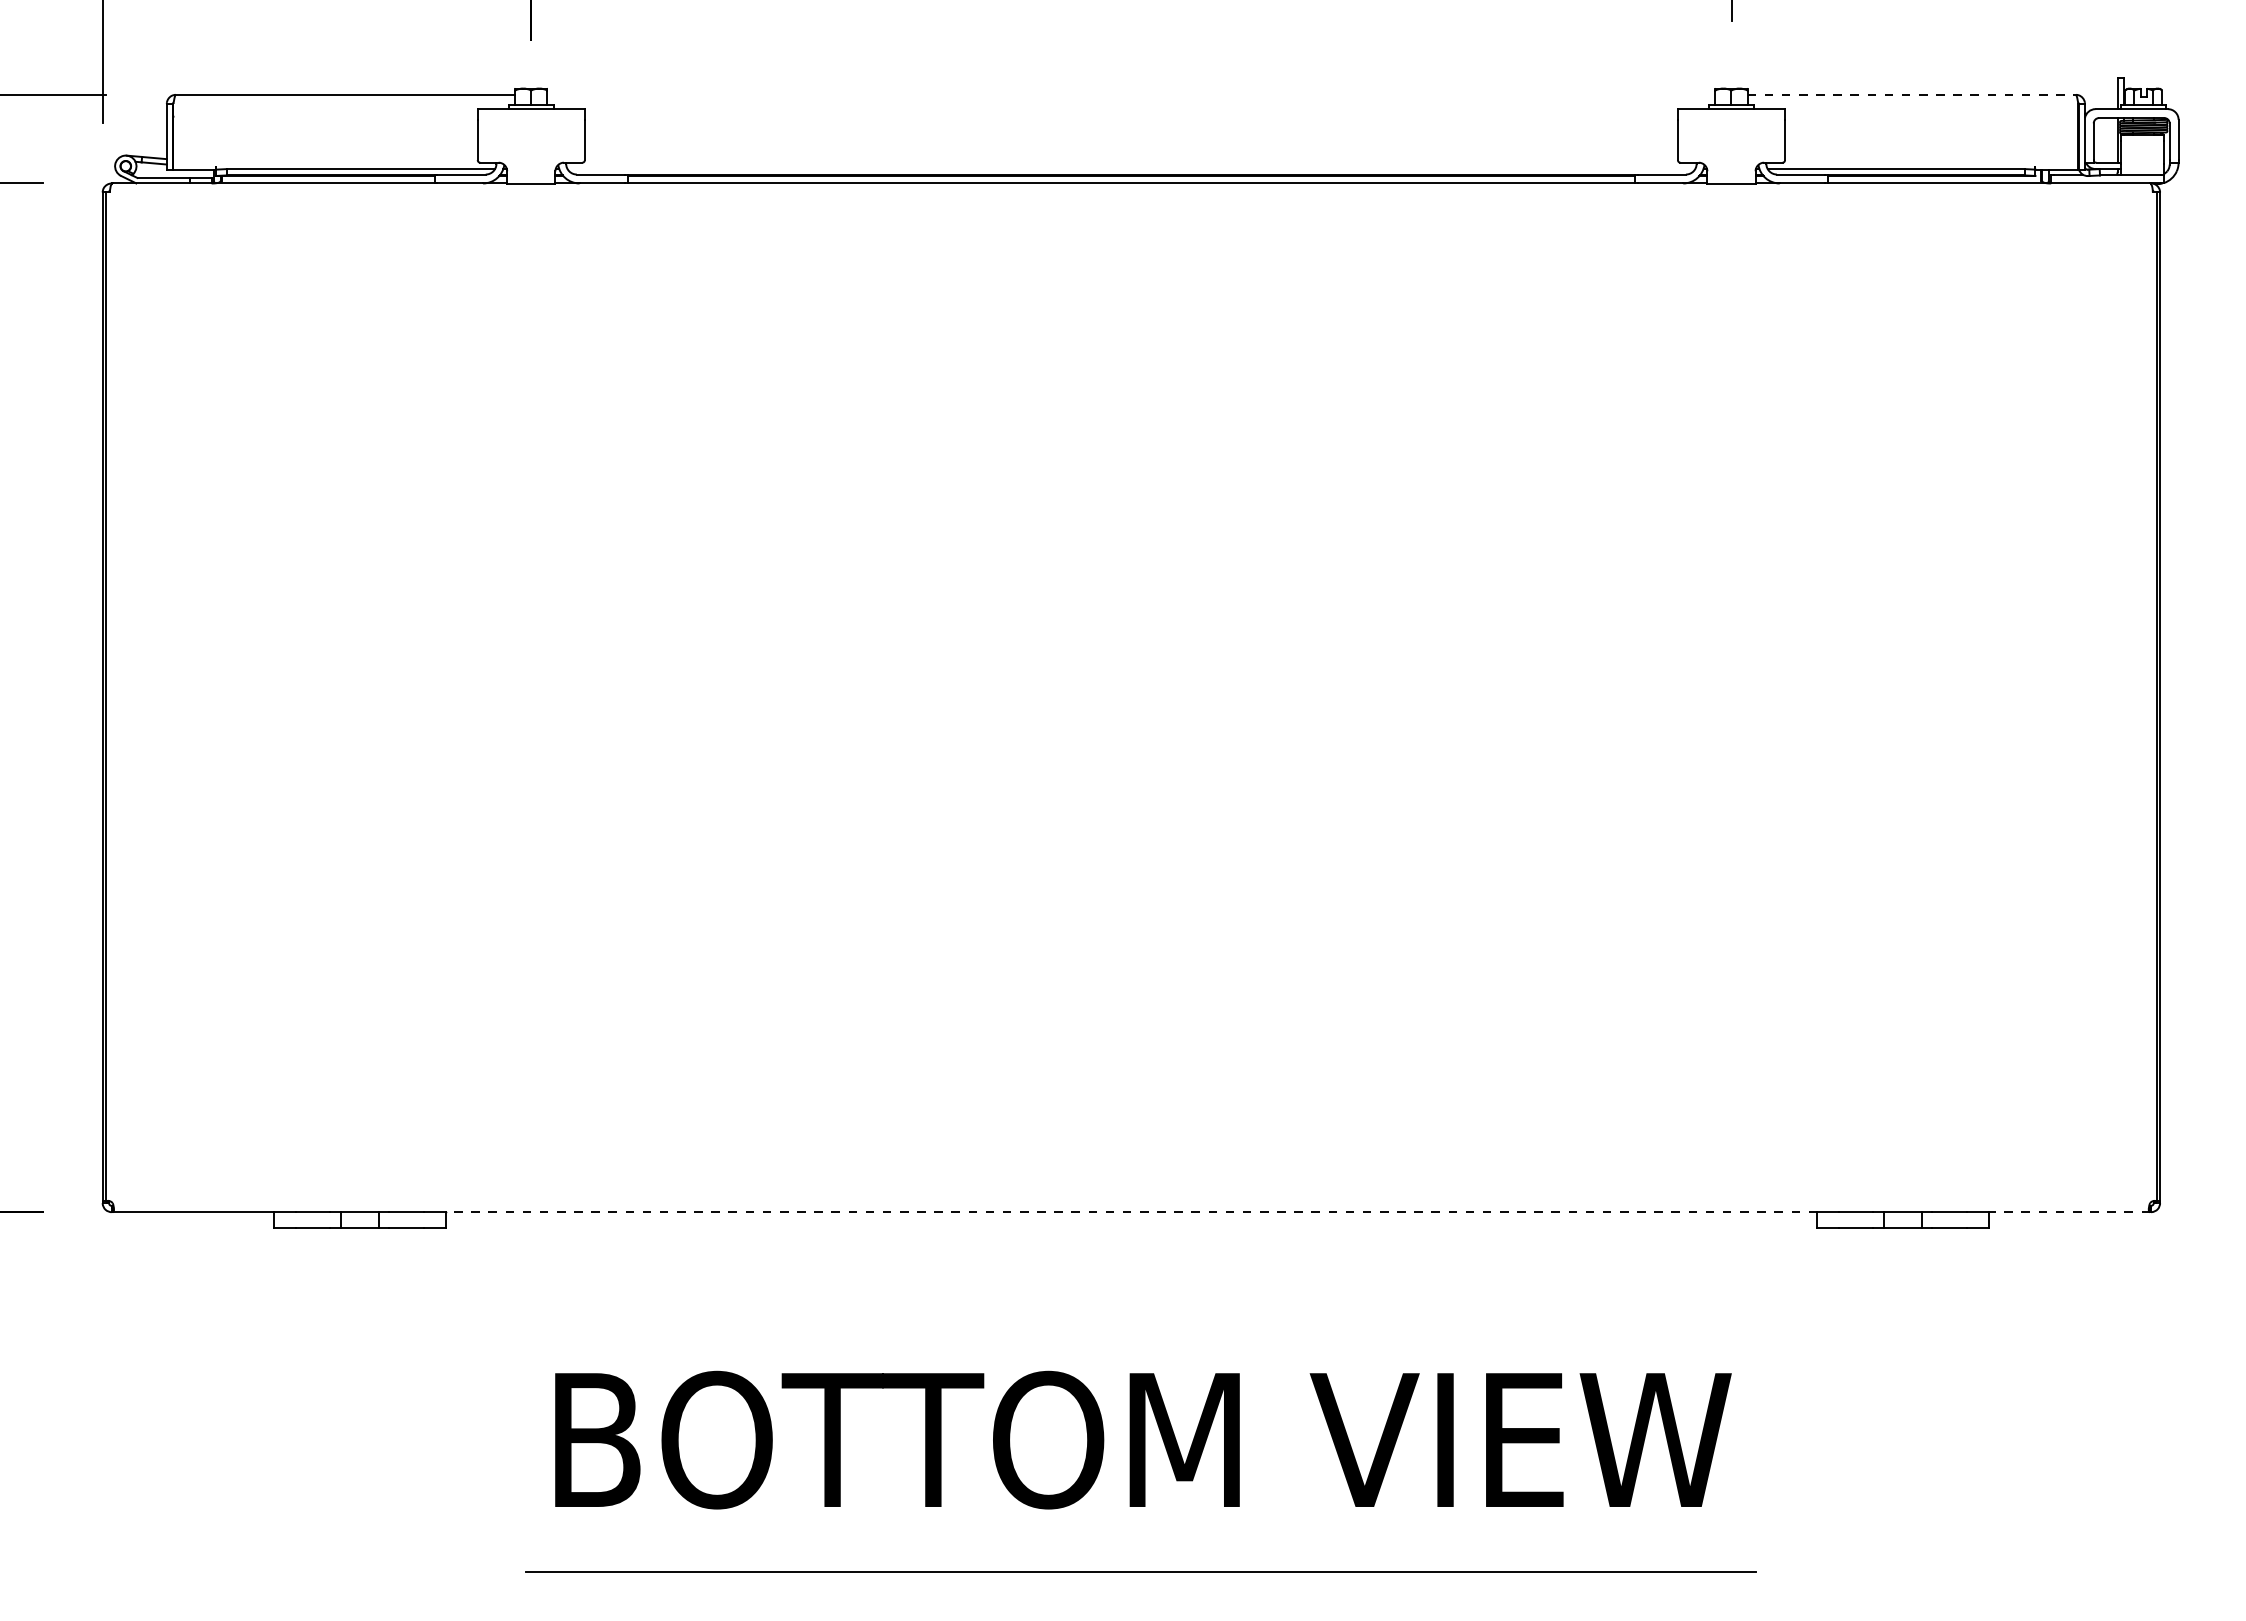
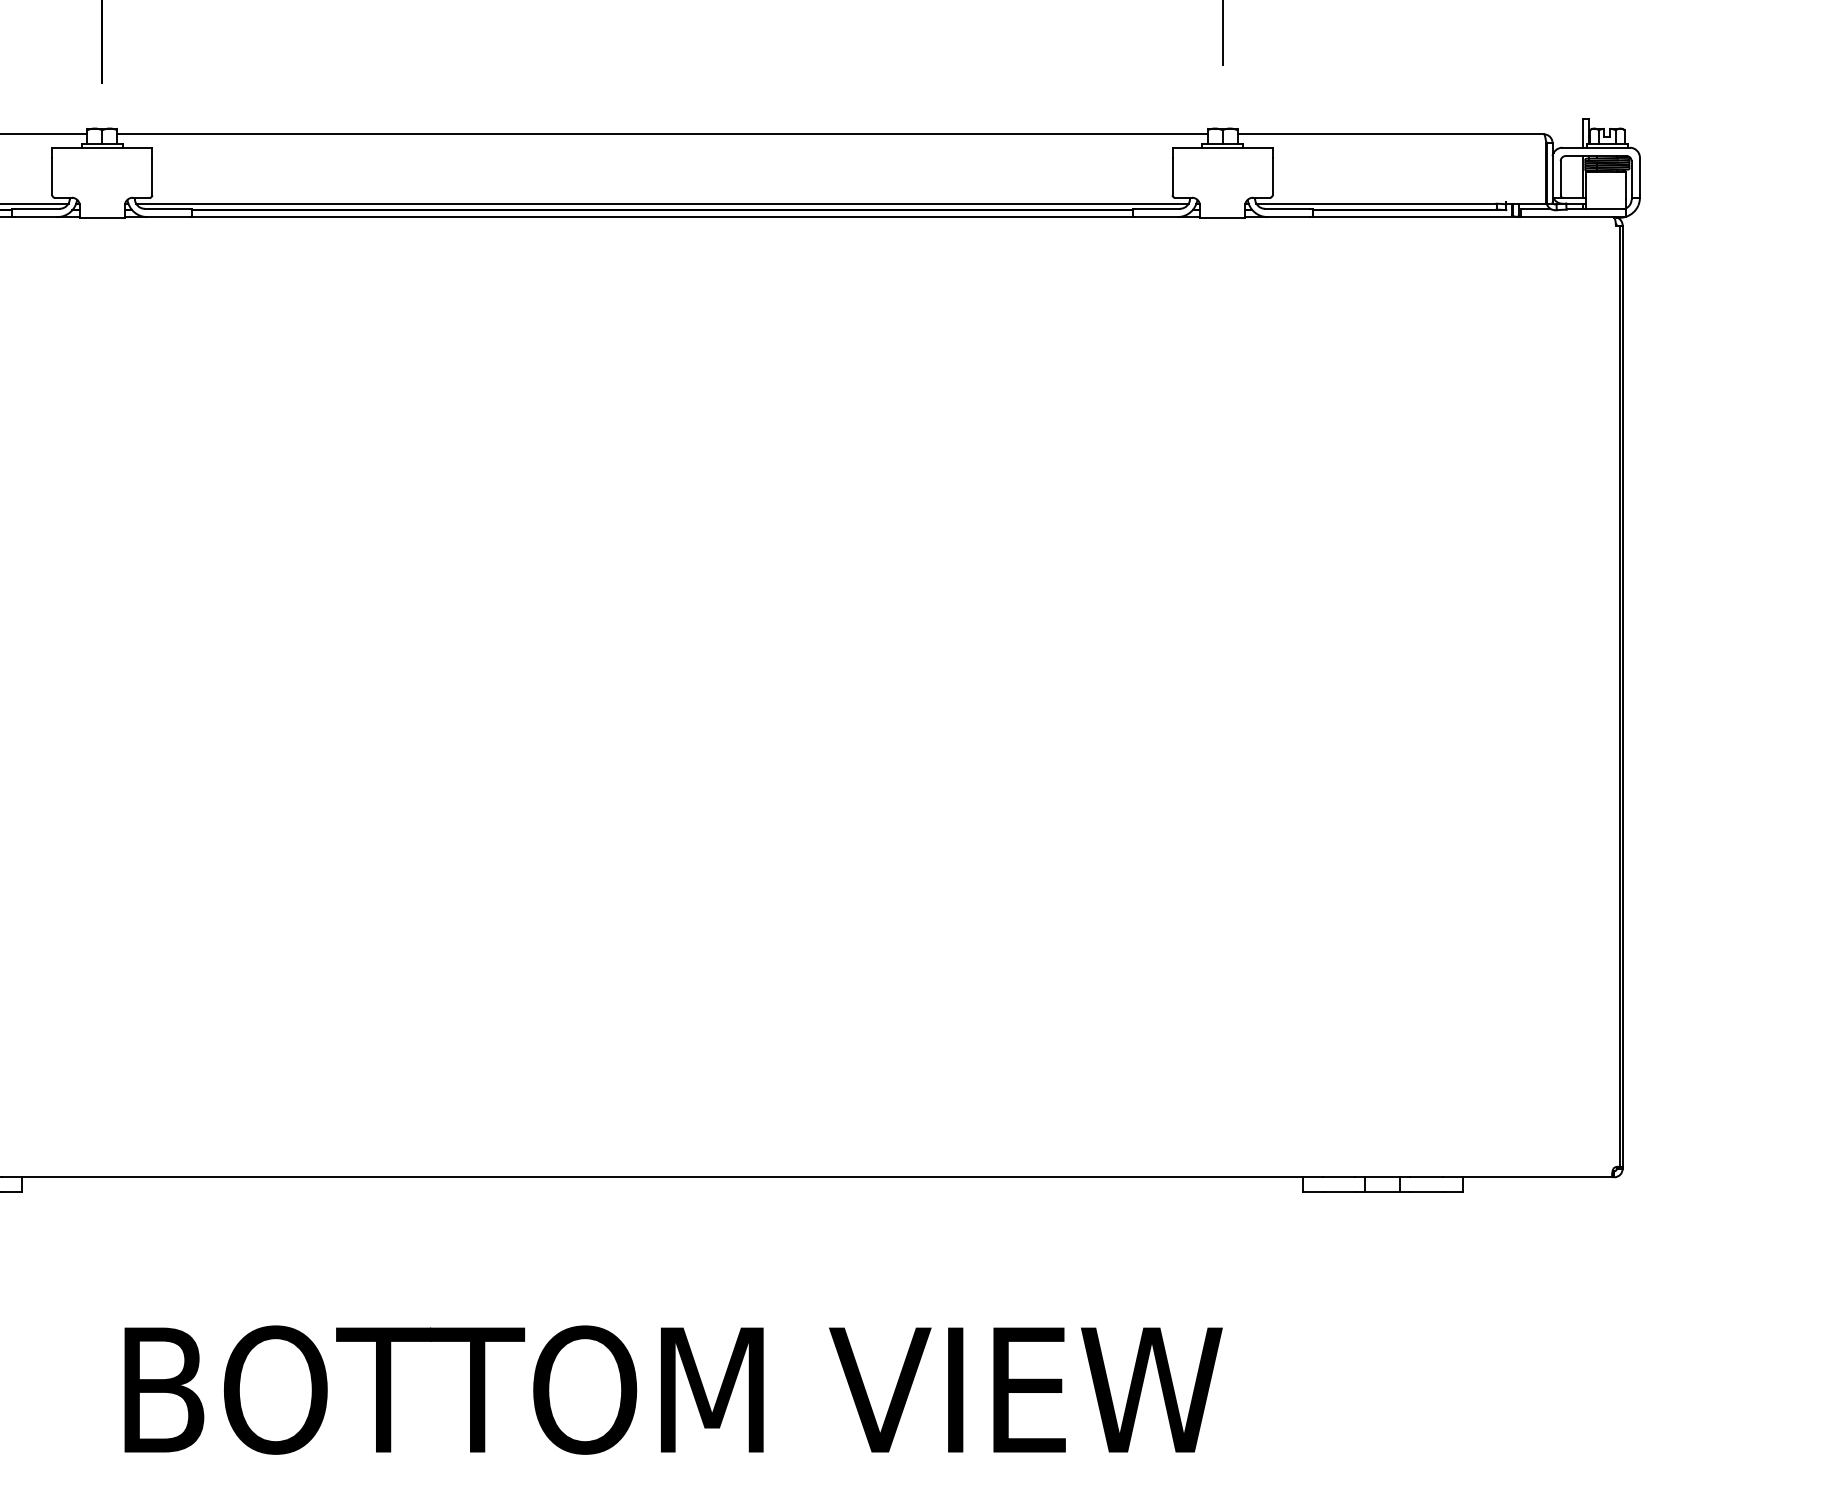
line: (1131, 94) -> (662, 134), added
line: (1912, 94) -> (1391, 134), dashed -> solid
line: (1131, 169) -> (662, 204), added
line: (1131, 1212) -> (662, 1177), dashed -> solid
line: (2069, 1212) -> (1538, 1177), dashed -> solid

